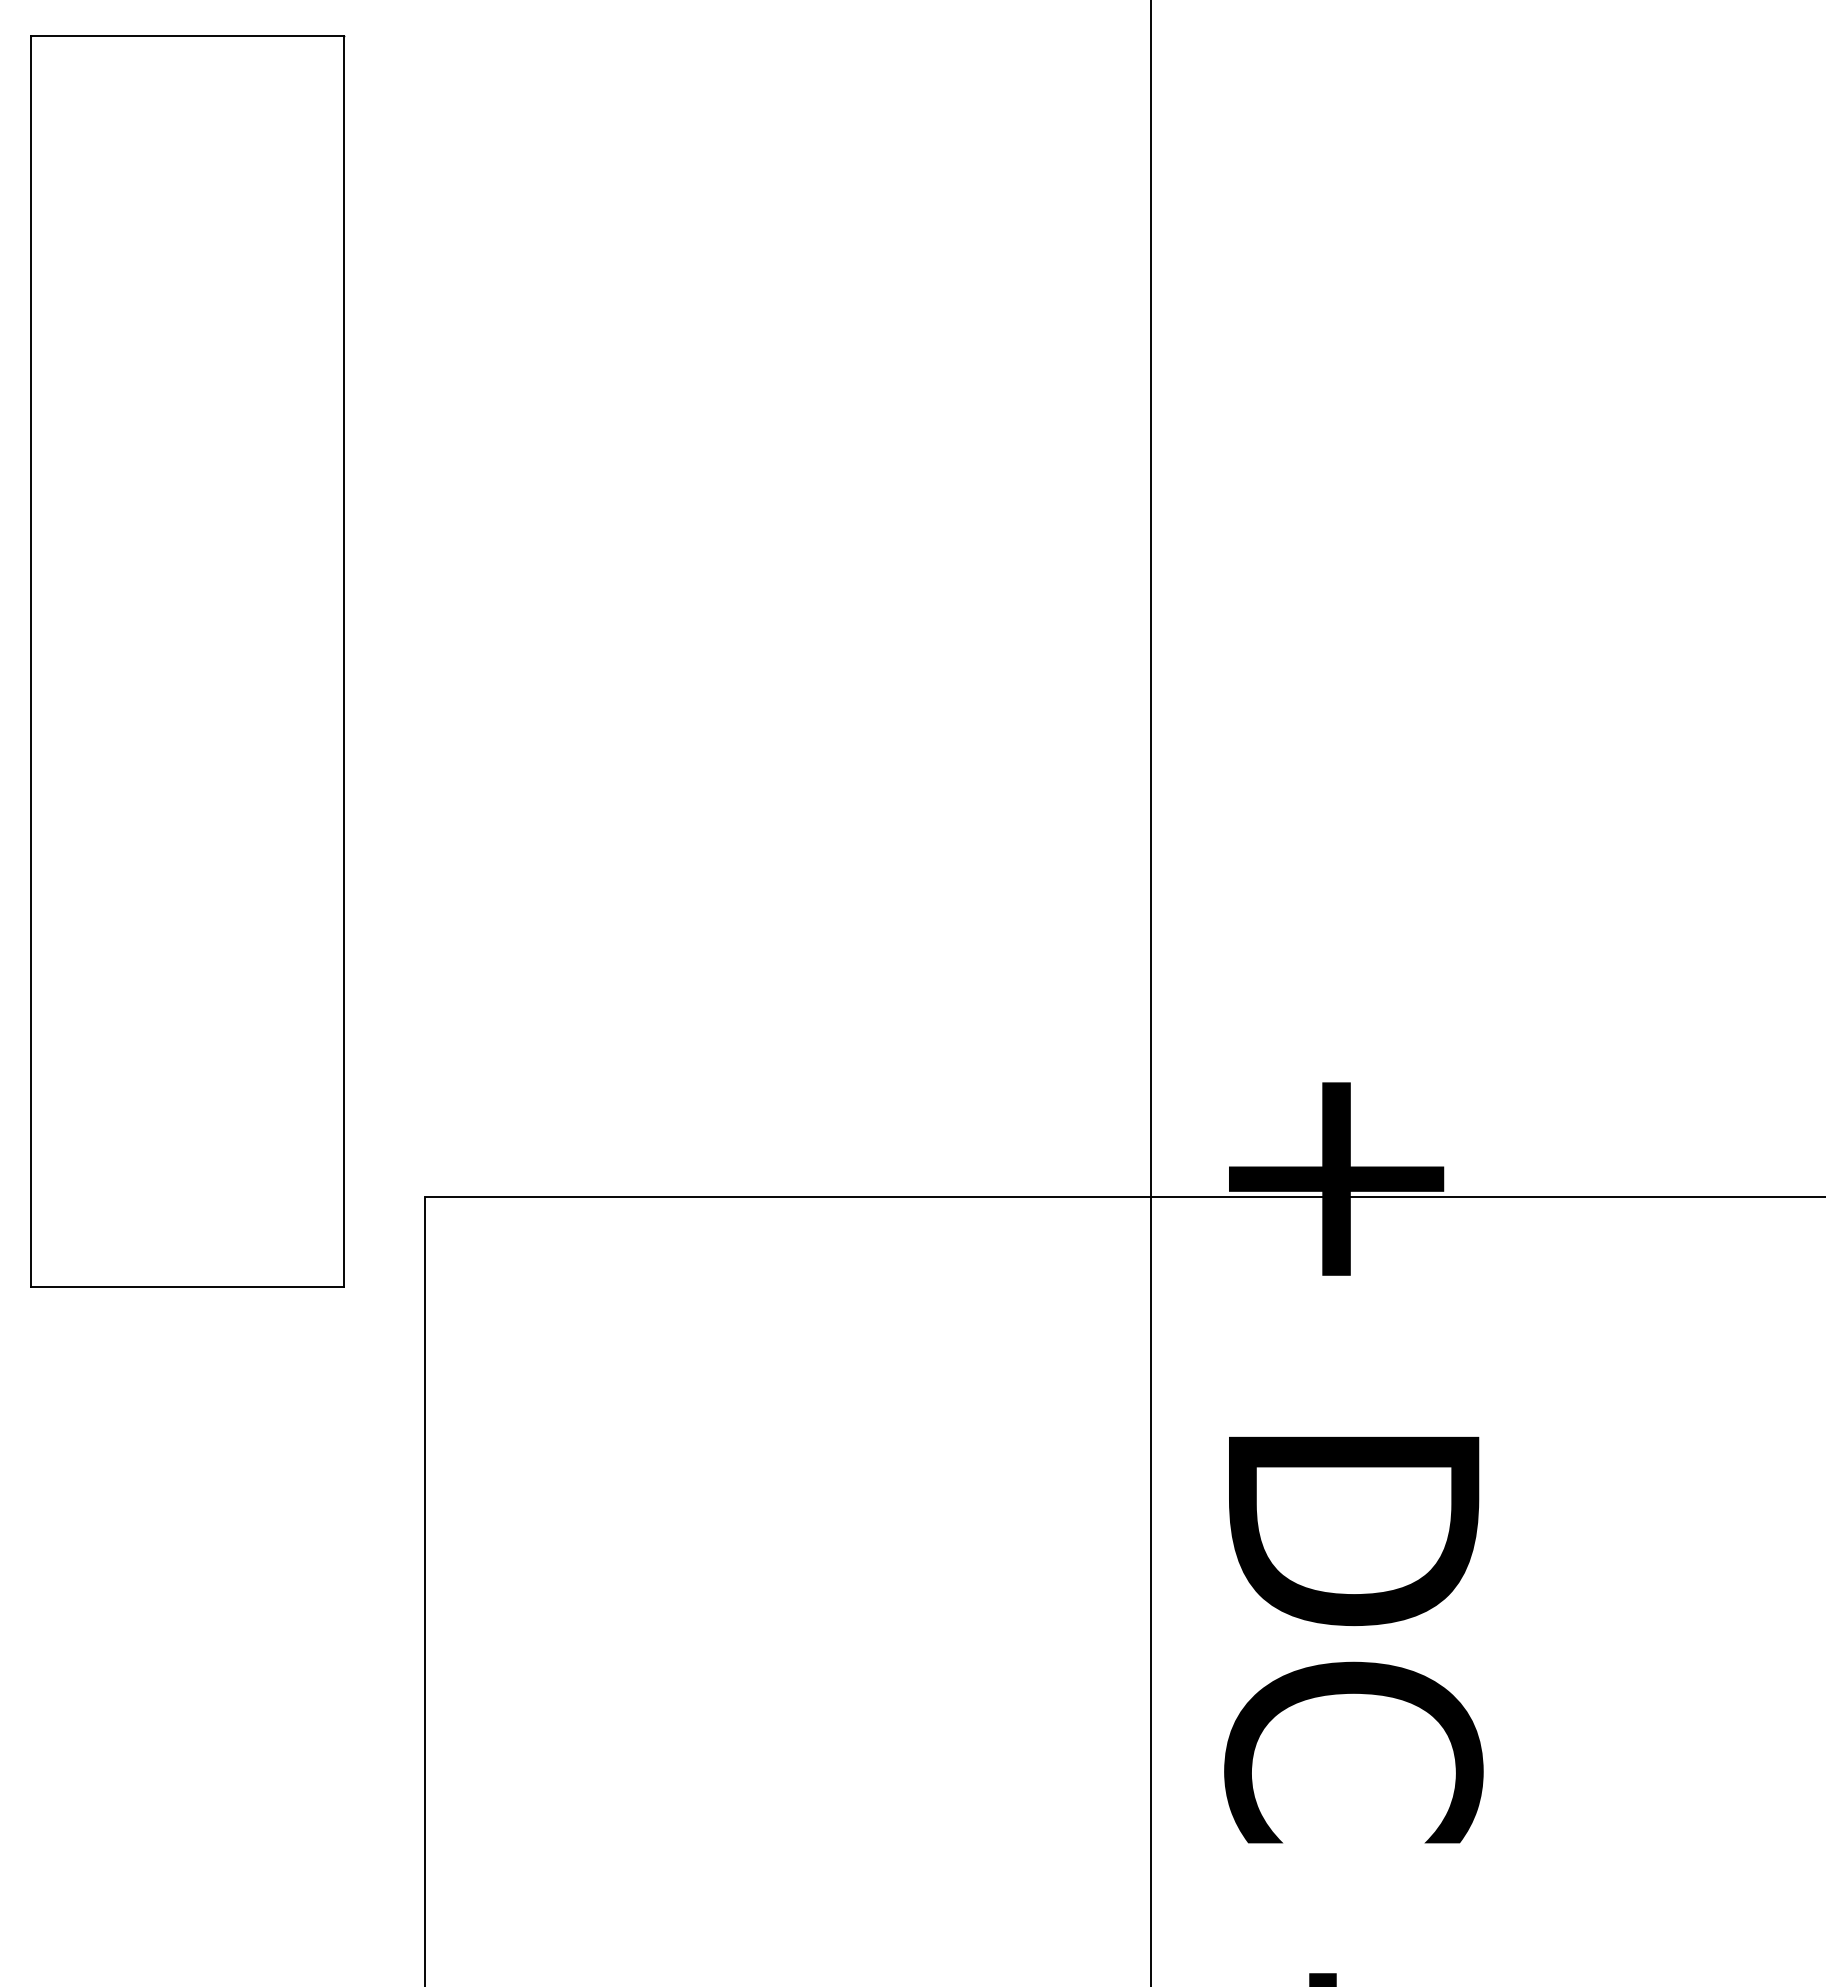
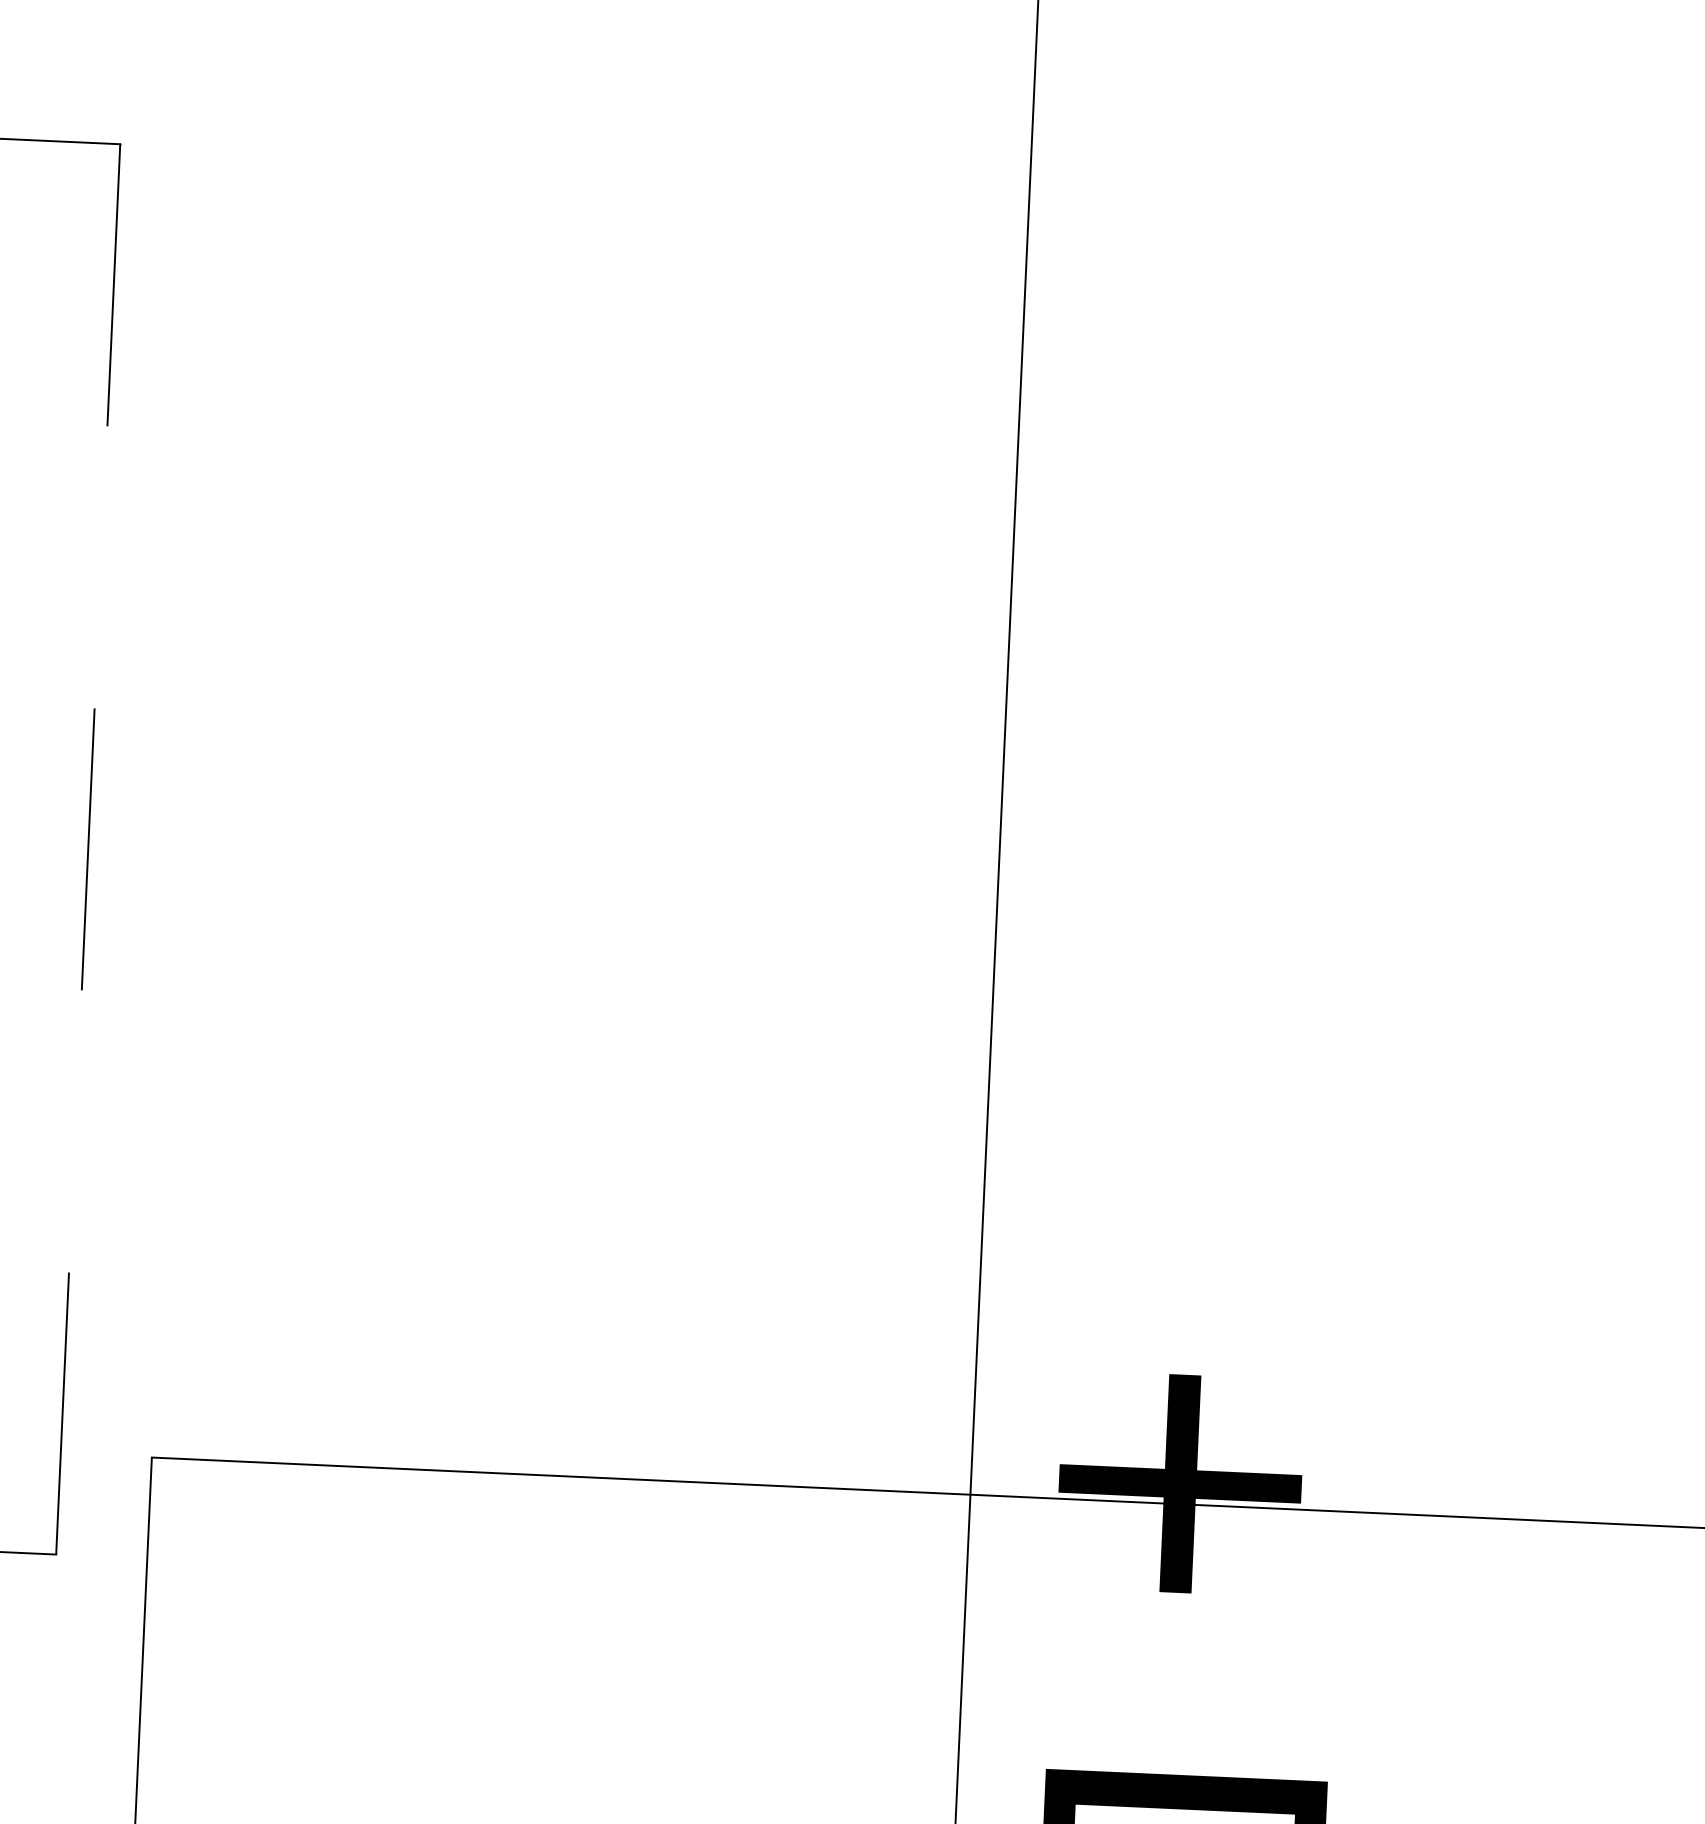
line: (344, 661) -> (88, 849), solid -> dashed

